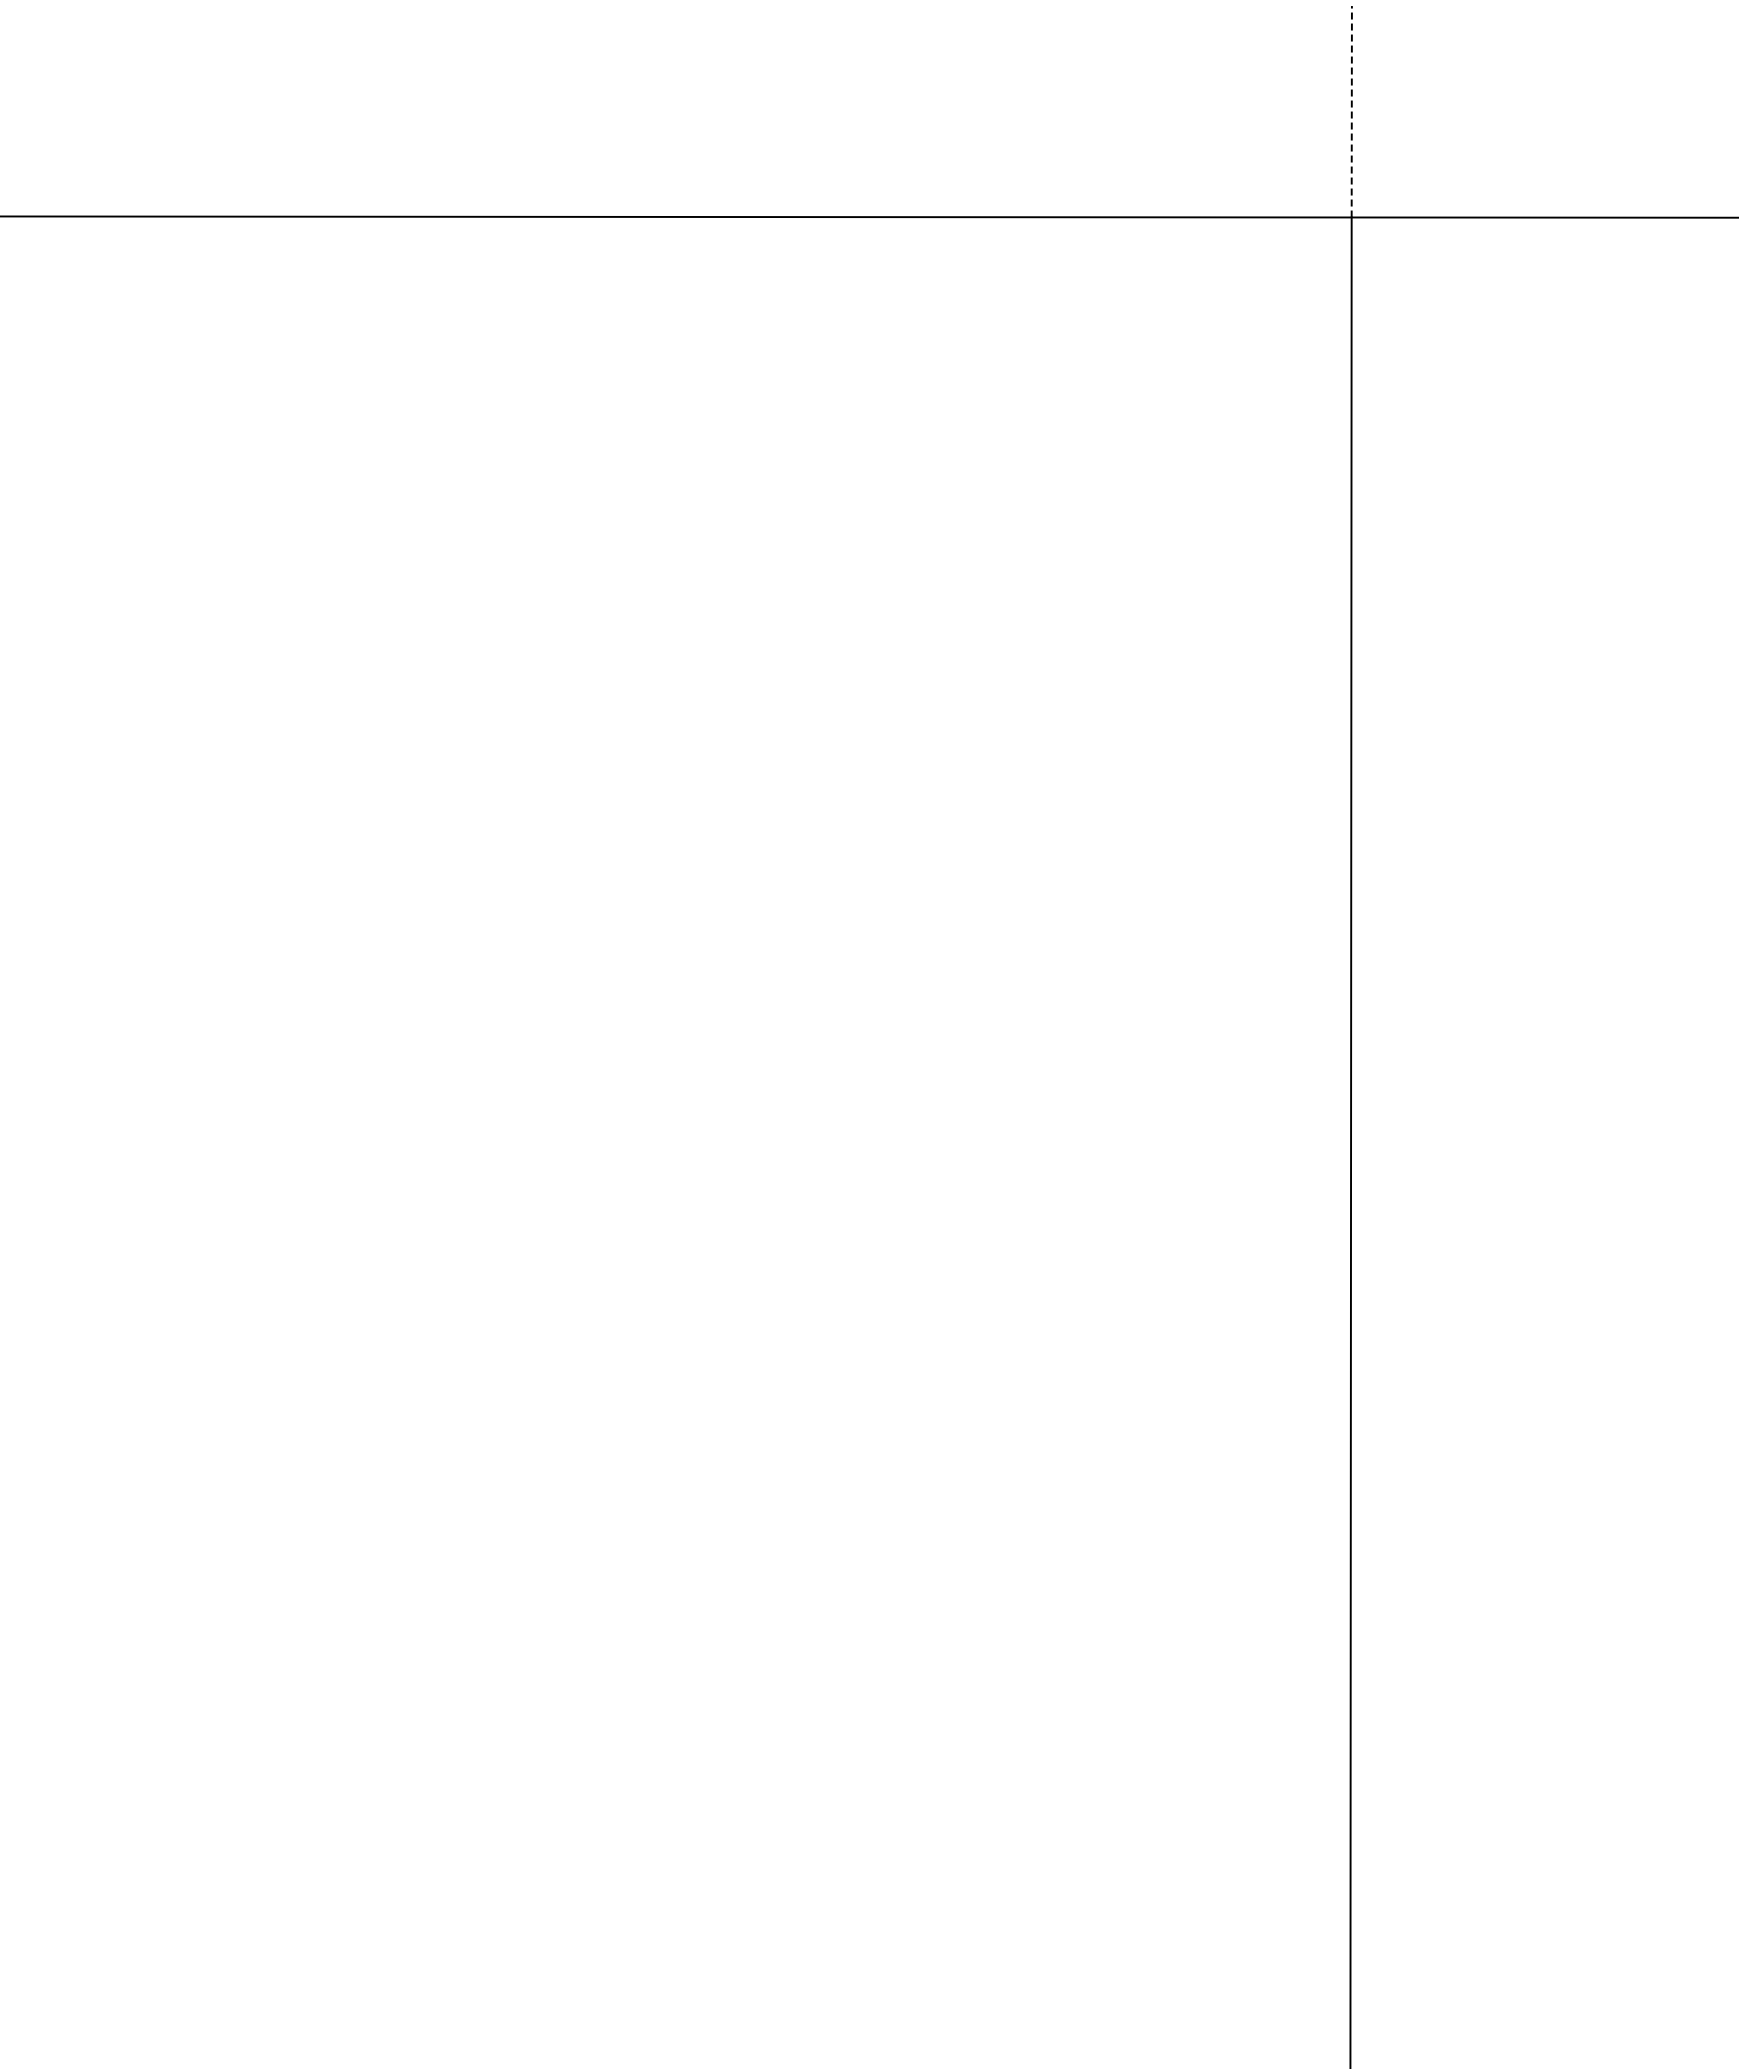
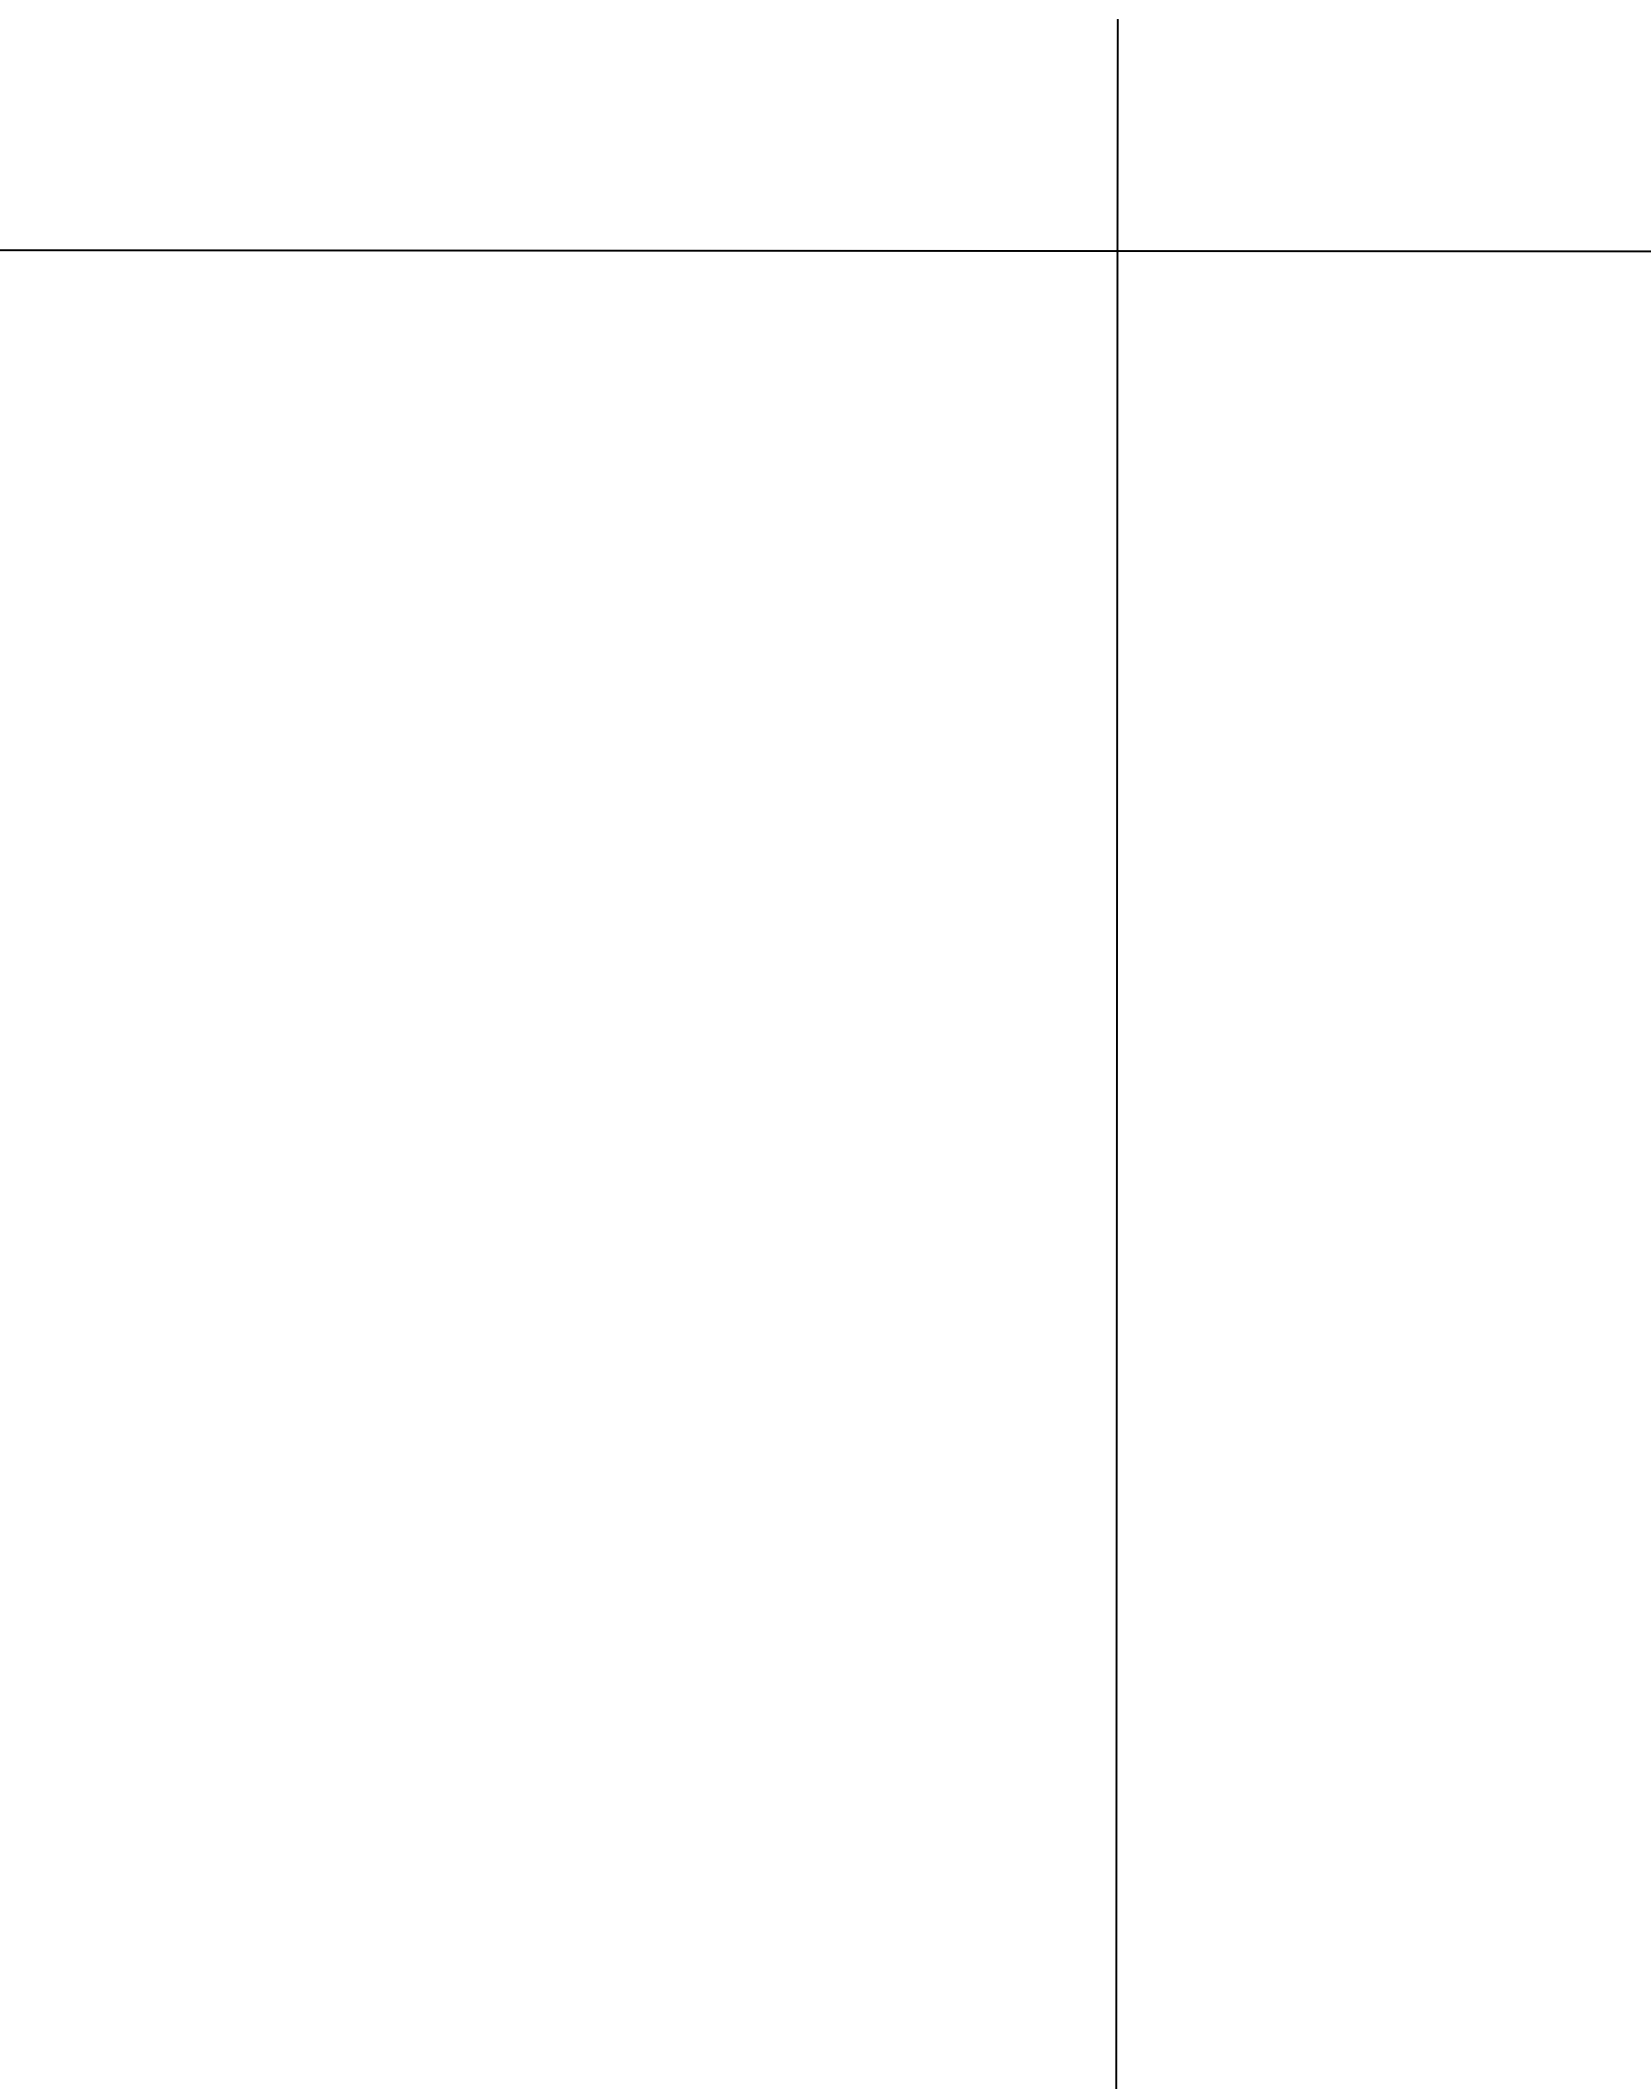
line: (1351, 111) -> (1117, 135), dashed -> solid

